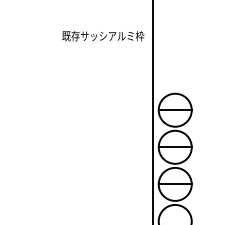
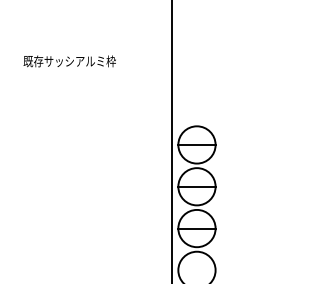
text: (102, 36) -> (69, 61), moved

